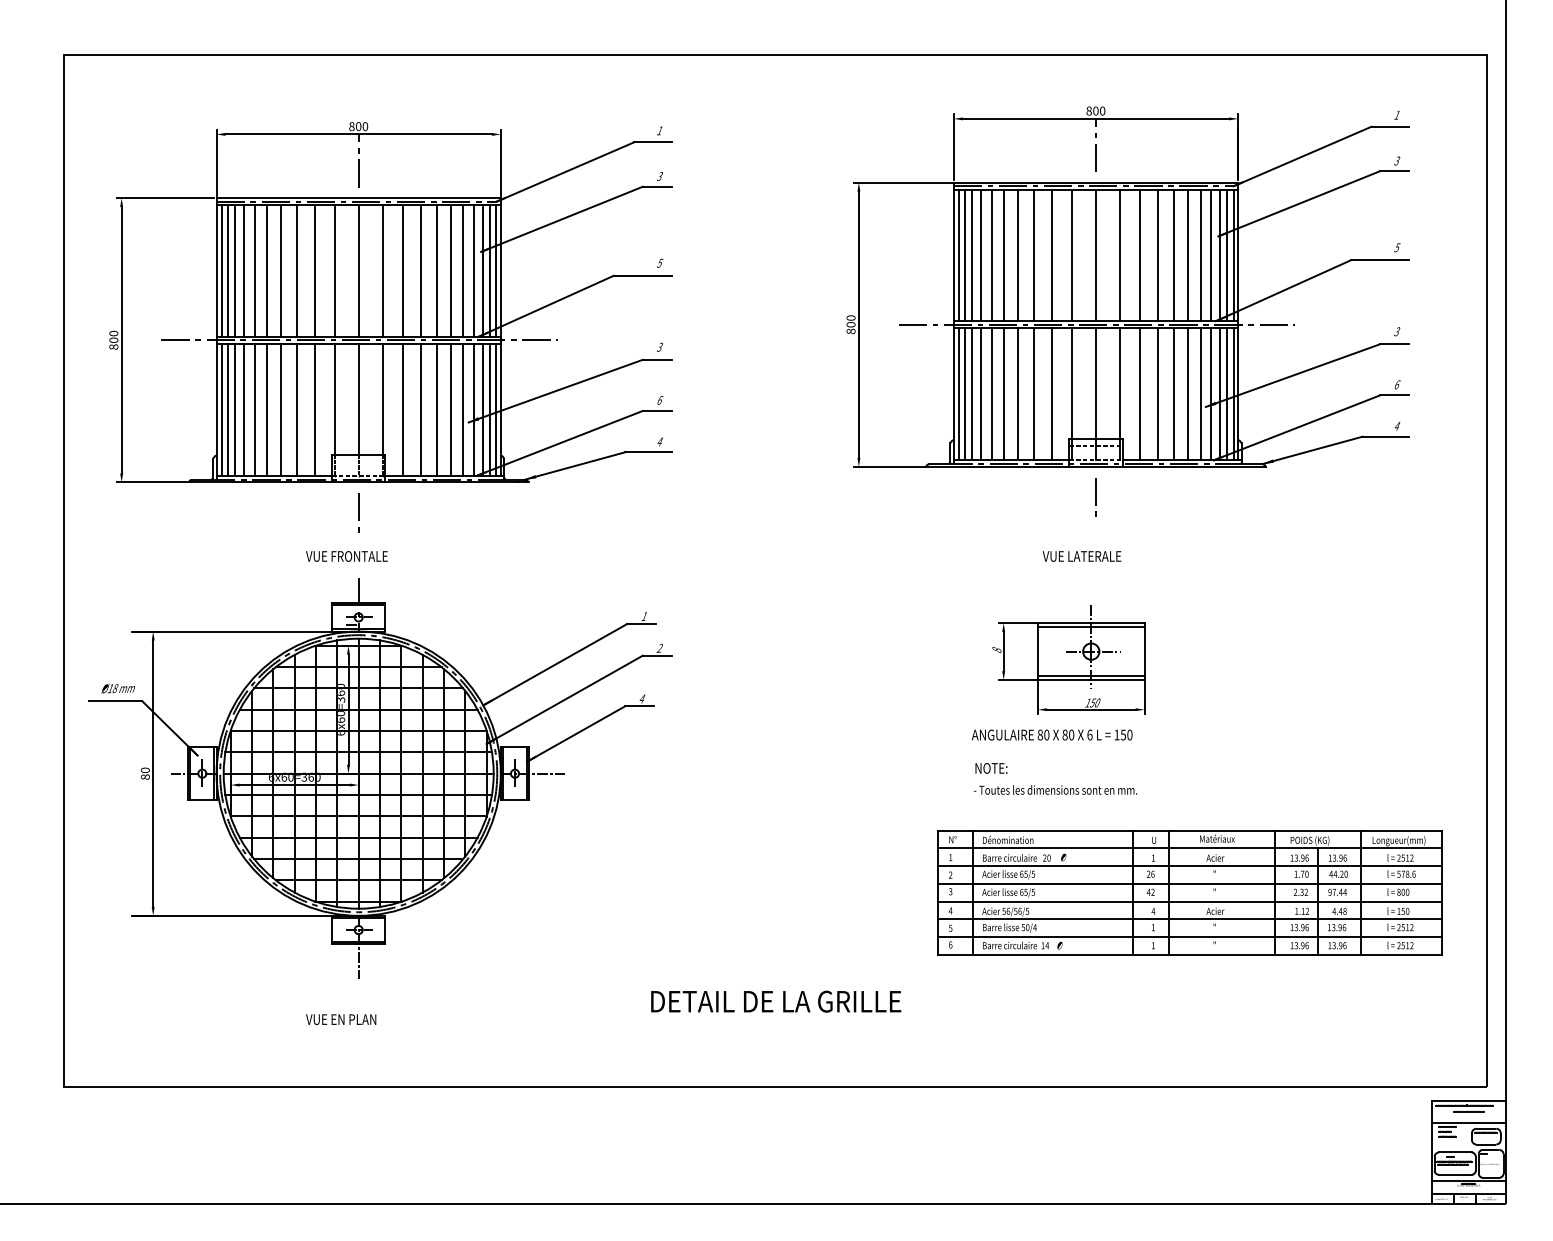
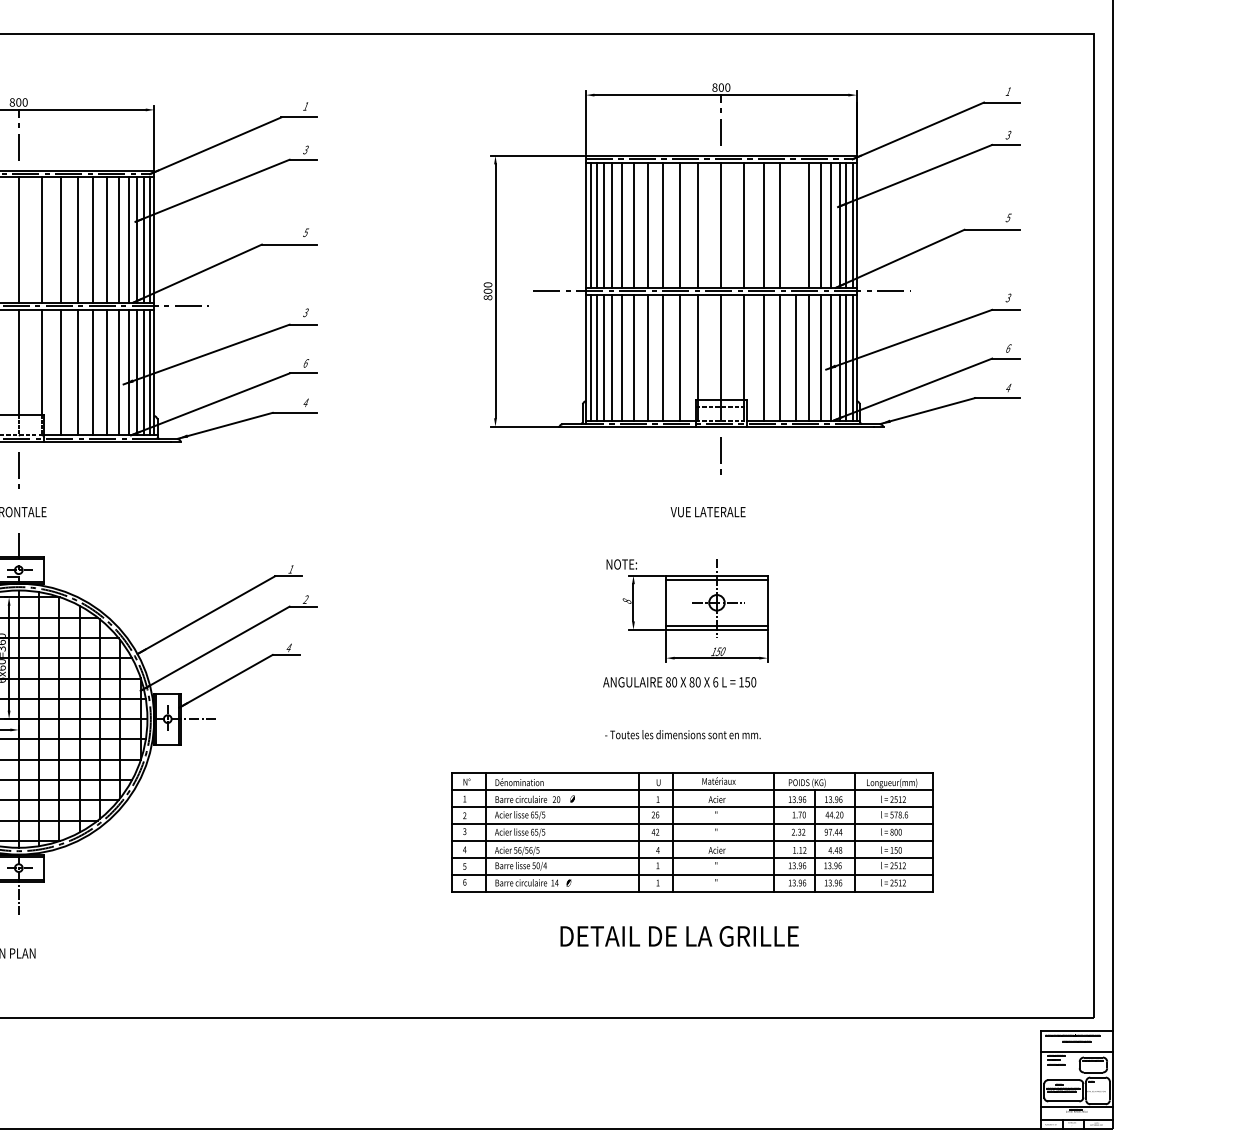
line: (1173, 255) -> (795, 225), removed
text: (991, 768) -> (621, 564), moved
part: (1189, 892) -> (692, 832), moved
text: (776, 1001) -> (680, 936), moved

